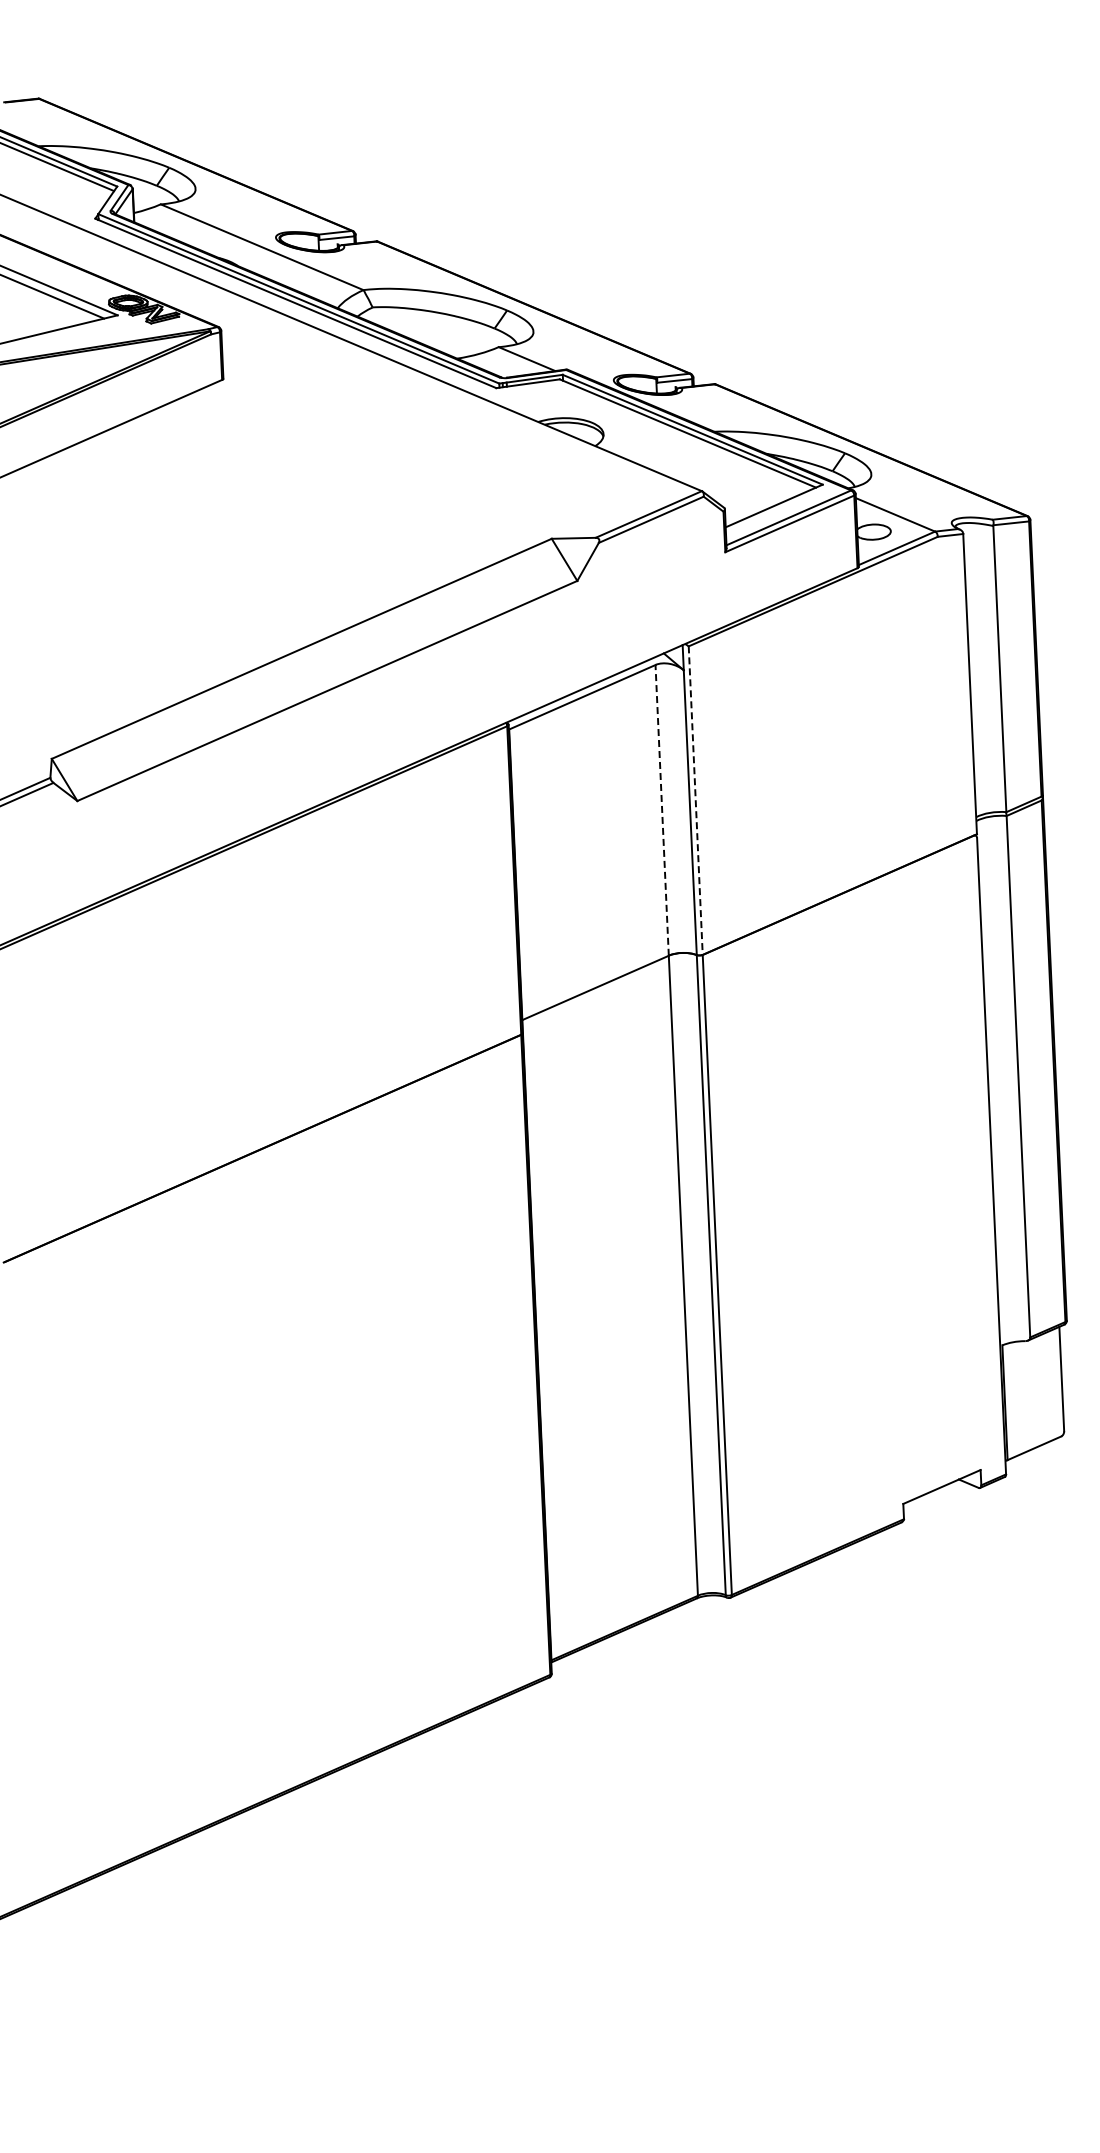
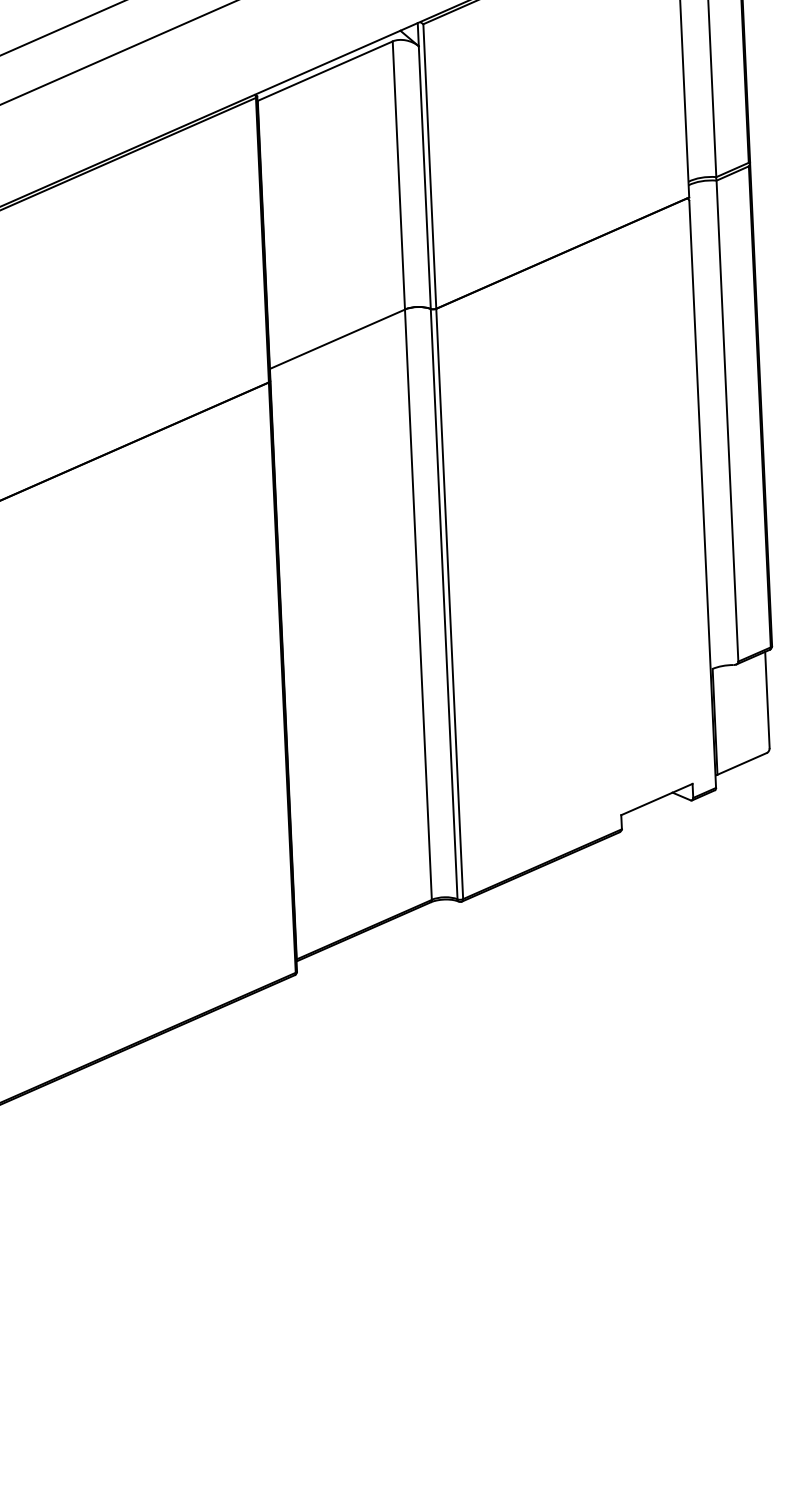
line: (695, 801) -> (429, 167), dashed -> solid
line: (662, 810) -> (399, 175), dashed -> solid

